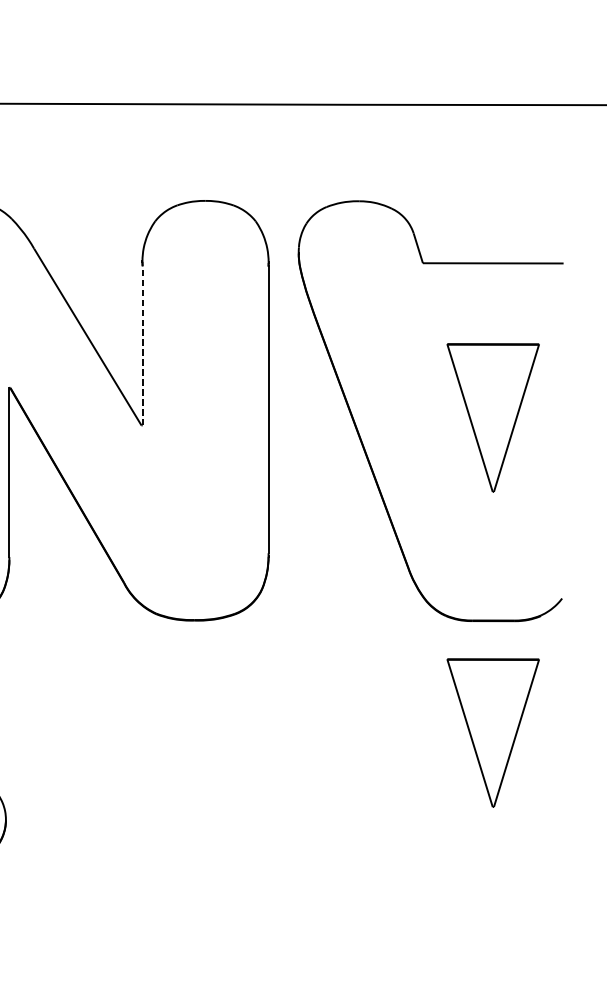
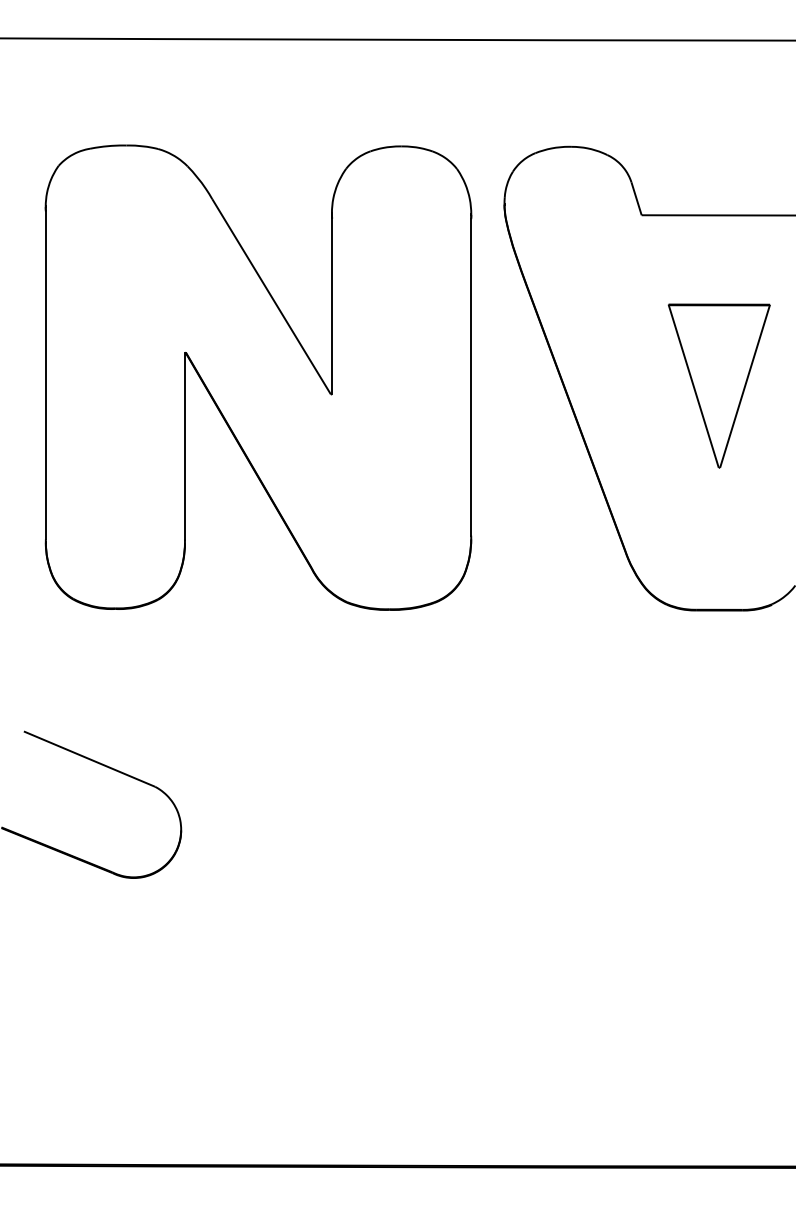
line: (142, 344) -> (332, 305), dashed -> solid
part: (492, 732) -> (718, 733), removed

